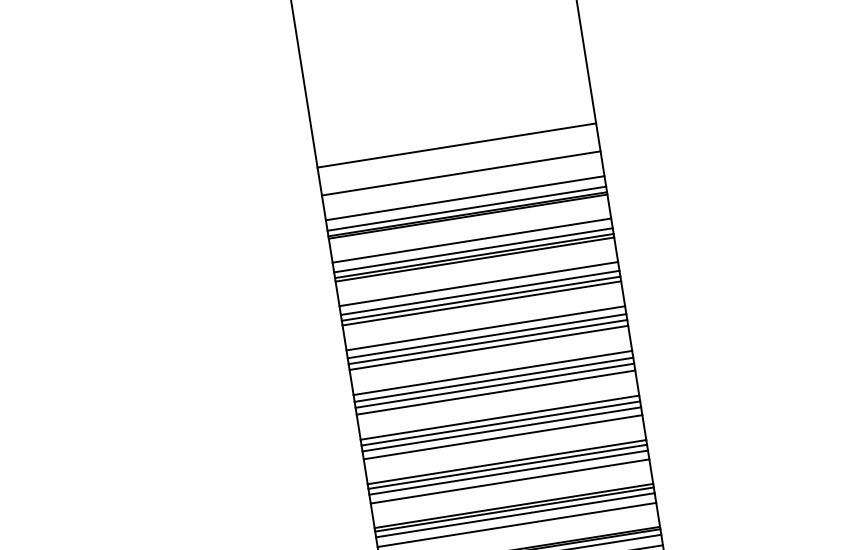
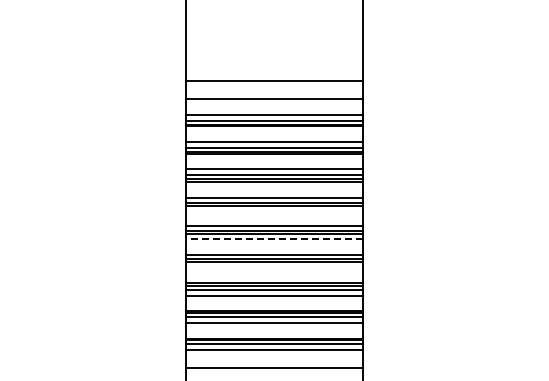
line: (489, 348) -> (274, 210), removed
line: (495, 392) -> (274, 238), solid -> dashed
line: (503, 437) -> (274, 267), removed

